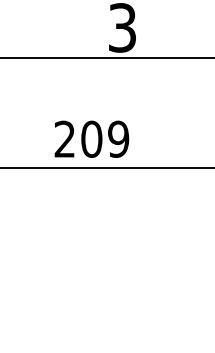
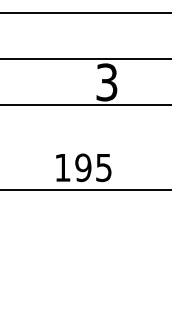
text: (91, 138) -> (83, 167), 209 -> 195

